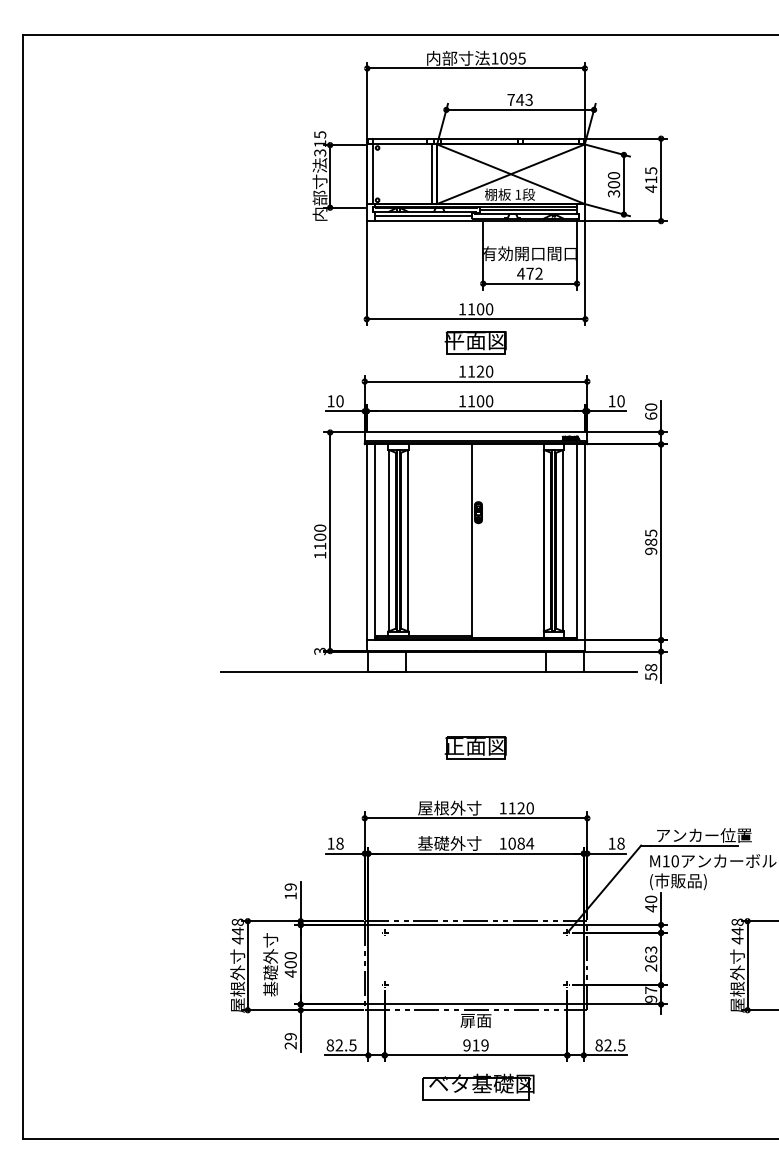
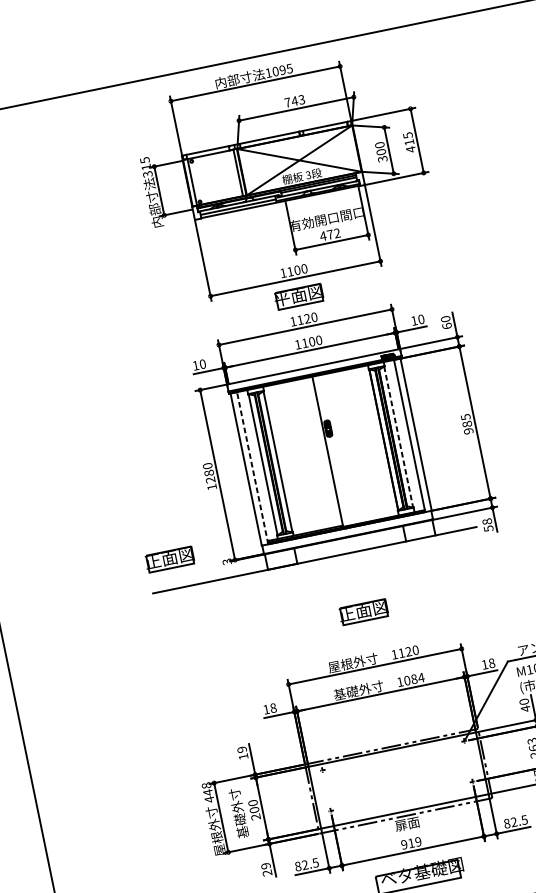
text: (518, 194) -> (308, 175), 1 -> 3
line: (563, 540) -> (398, 436), solid -> dashed
text: (320, 541) -> (210, 476), 1100 -> 1280
line: (375, 542) -> (252, 468), solid -> dashed
part: (249, 633) -> (169, 559), added
text: (290, 973) -> (255, 816), 400 -> 200

